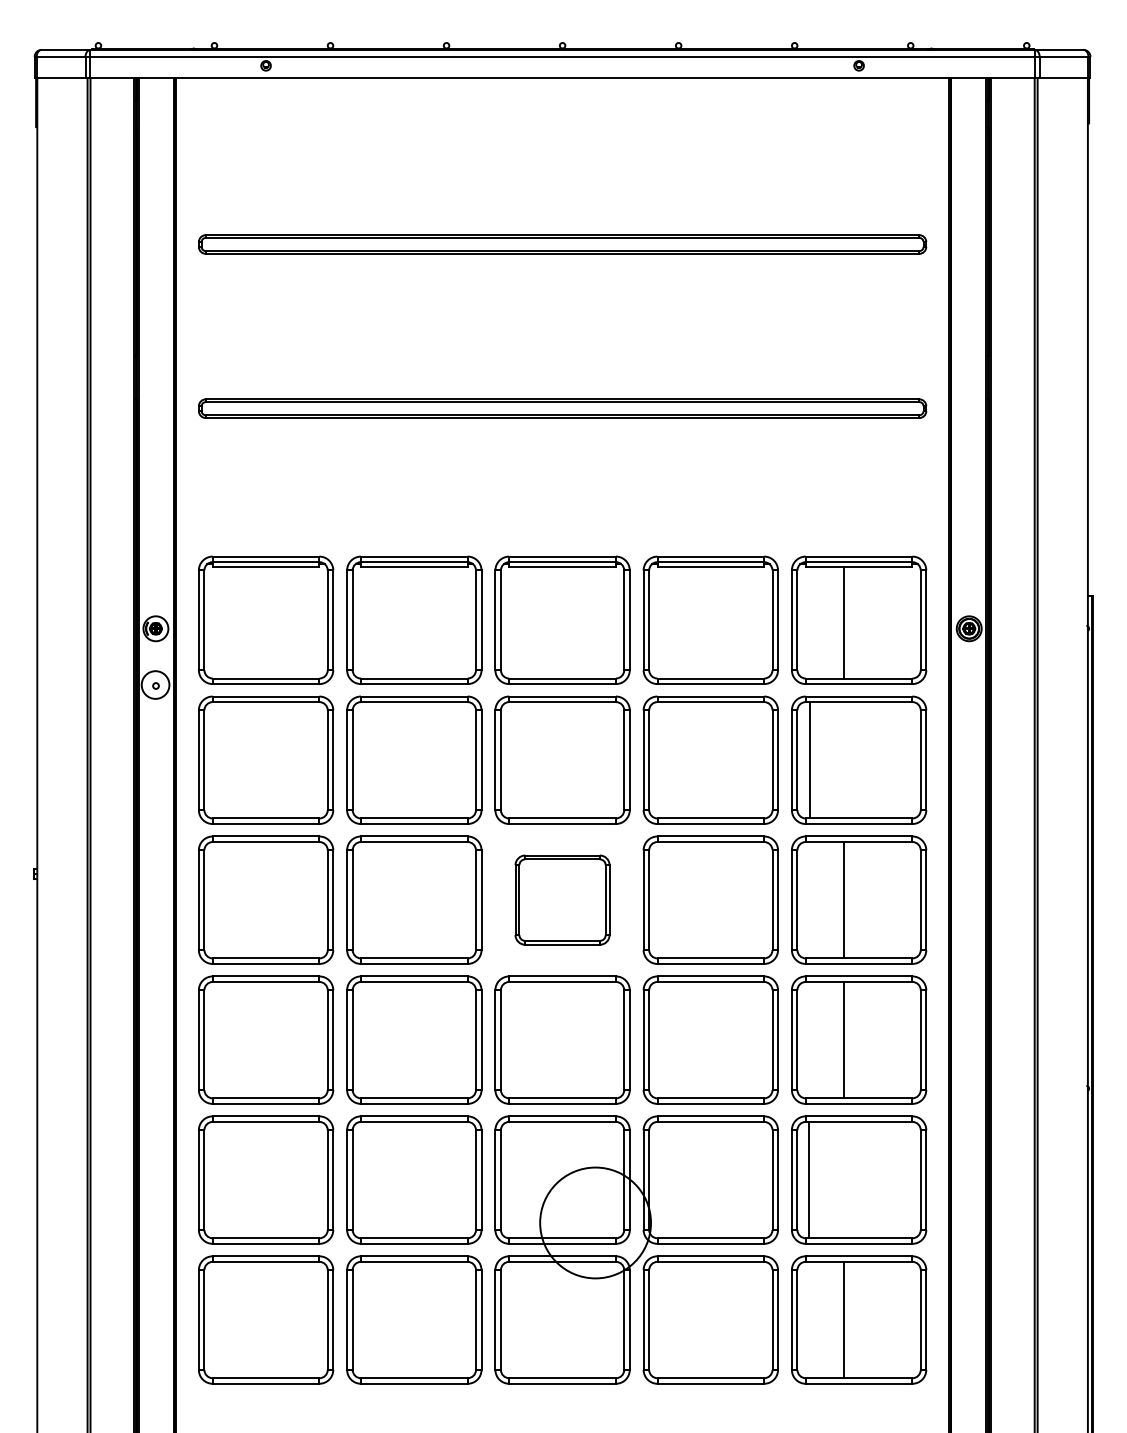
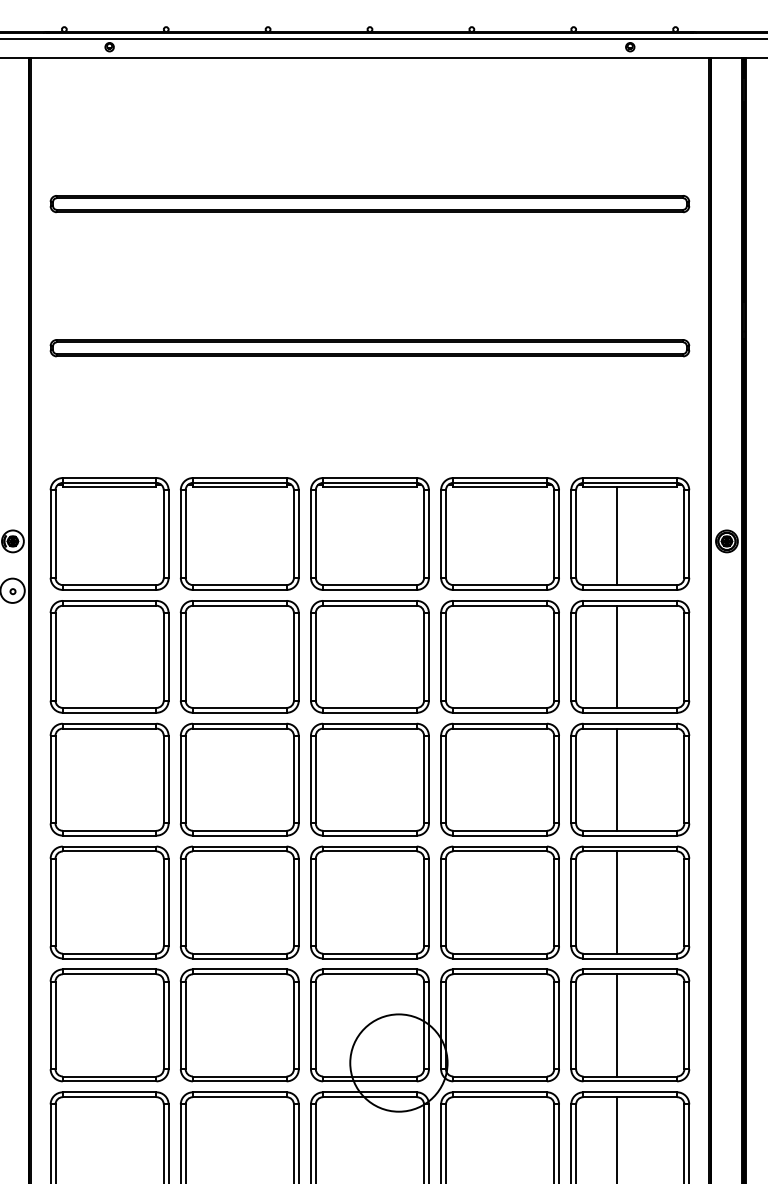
line: (809, 760) -> (616, 657), moved
part: (562, 899) -> (369, 779), size x1.43
line: (808, 1179) -> (616, 1024), moved

